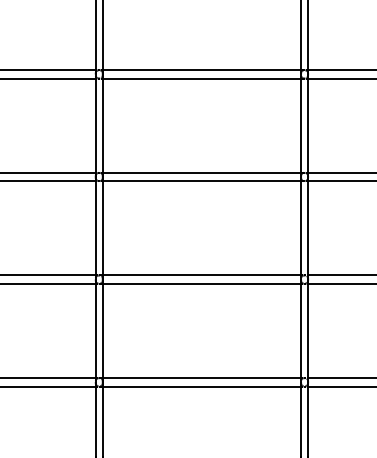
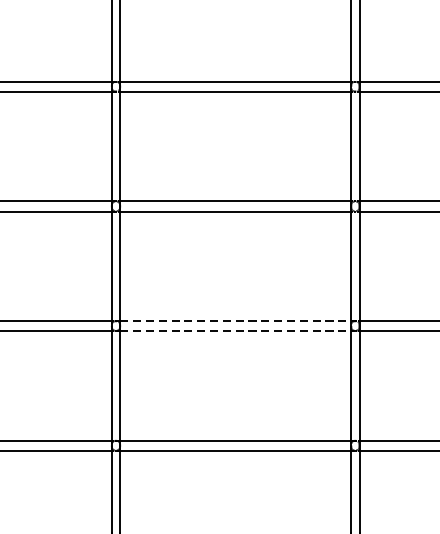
line: (202, 275) -> (236, 321), solid -> dashed
line: (202, 284) -> (236, 331), solid -> dashed

